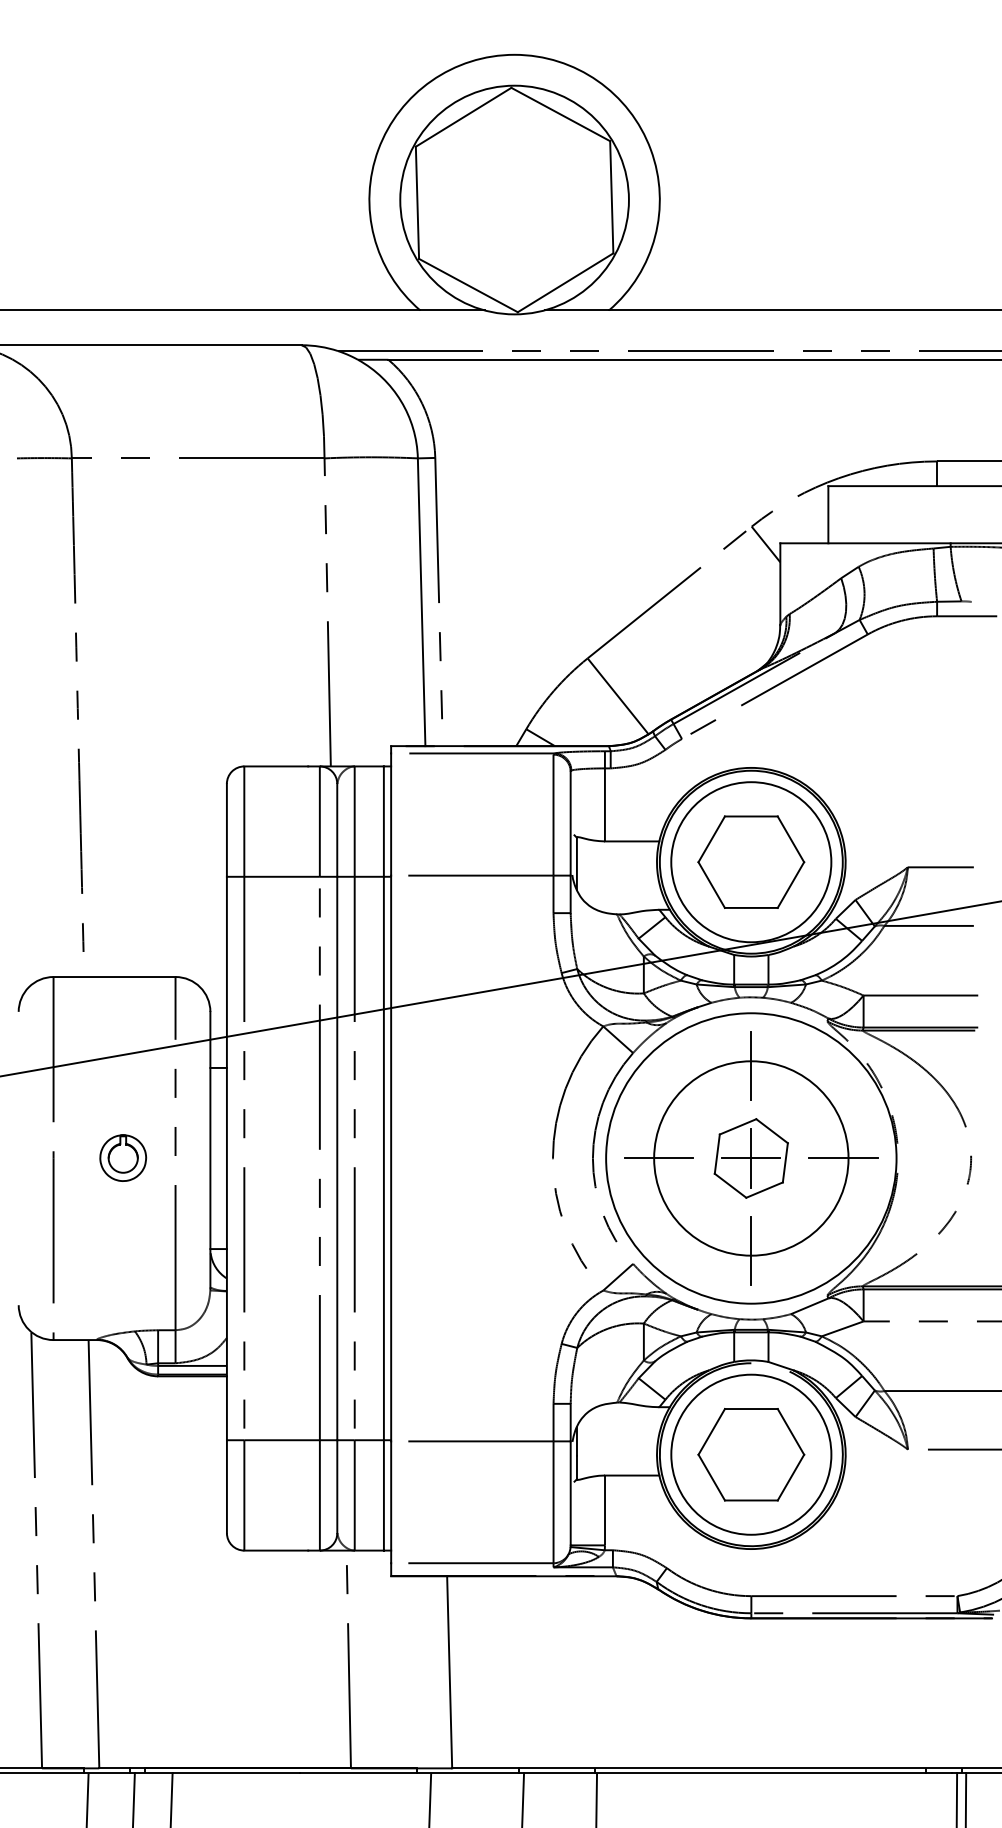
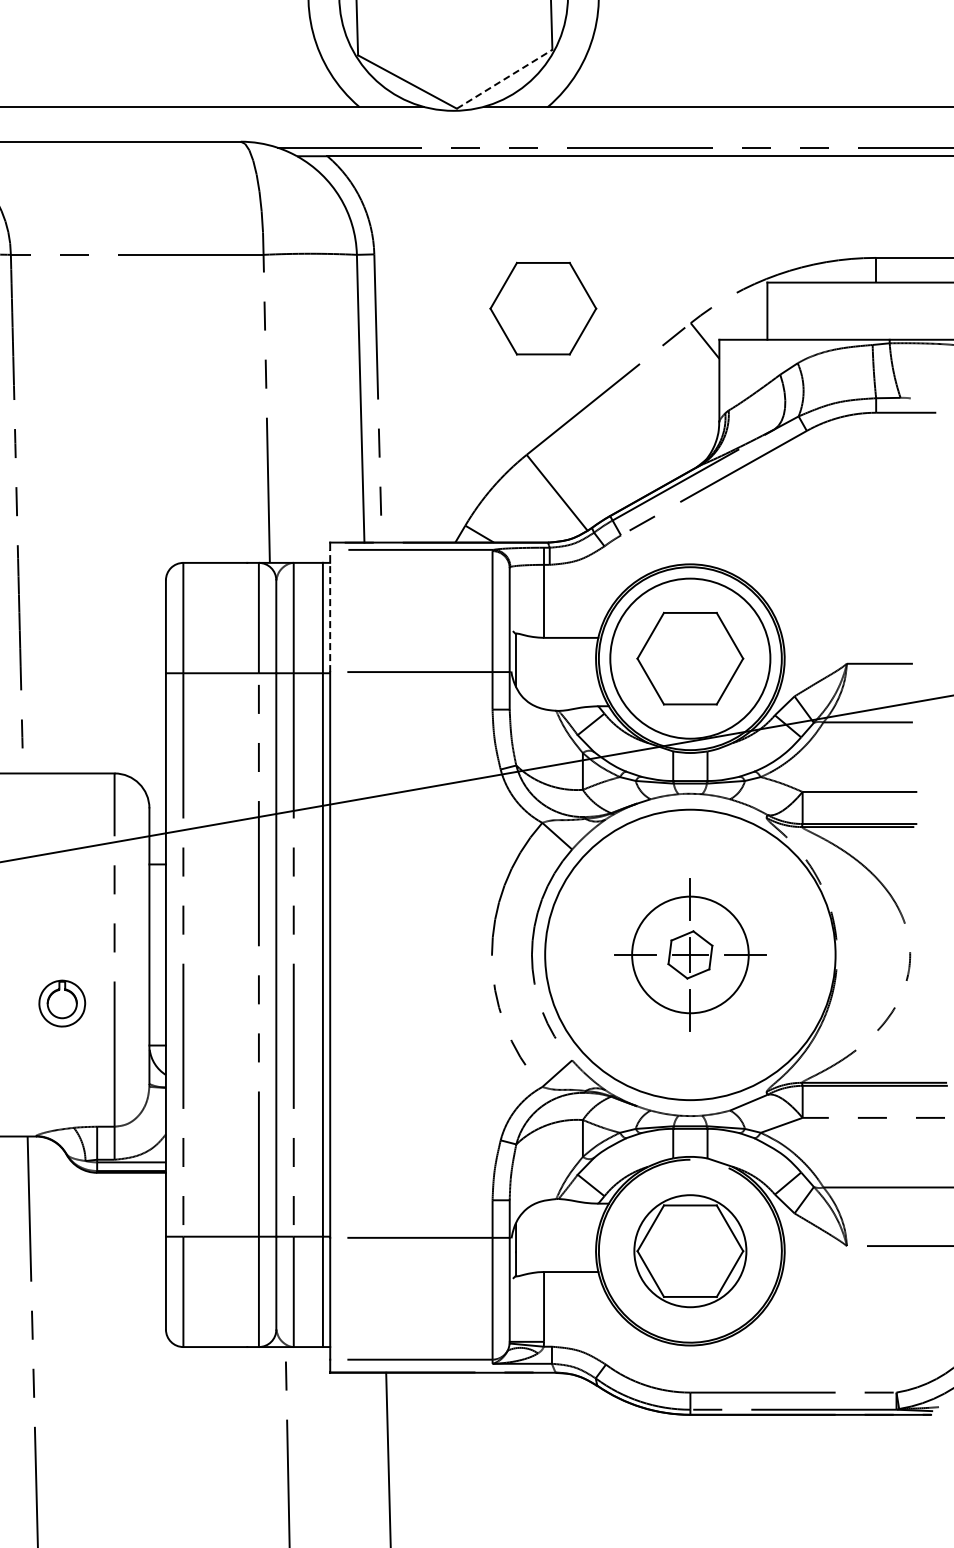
line: (566, 282) -> (505, 78), solid -> dashed
part: (604, 511) -> (543, 307), added
line: (391, 814) -> (330, 610), solid -> dashed
part: (123, 1157) -> (62, 1002), moved
part: (751, 1158) -> (690, 954), size x0.6
circle: (751, 1454) -> (690, 1250), size x0.7

